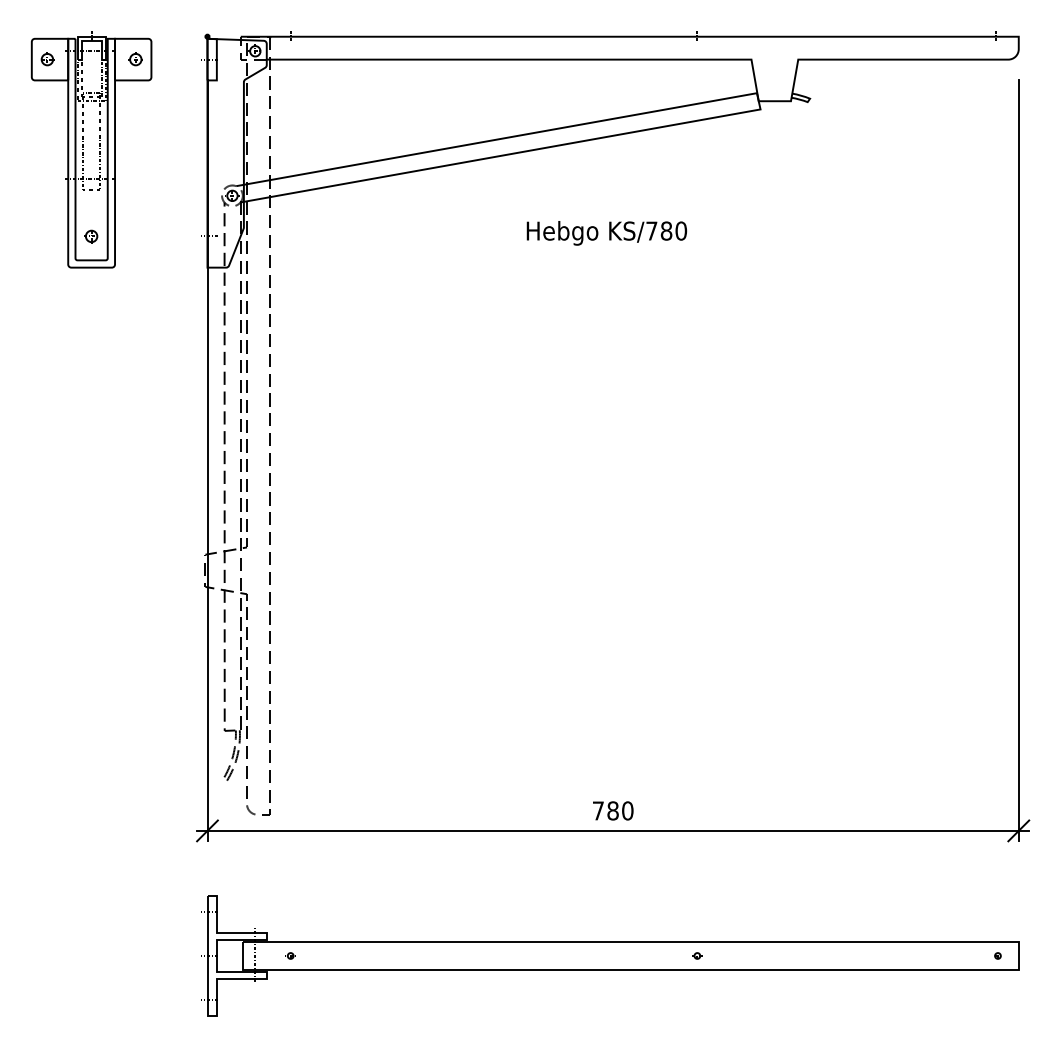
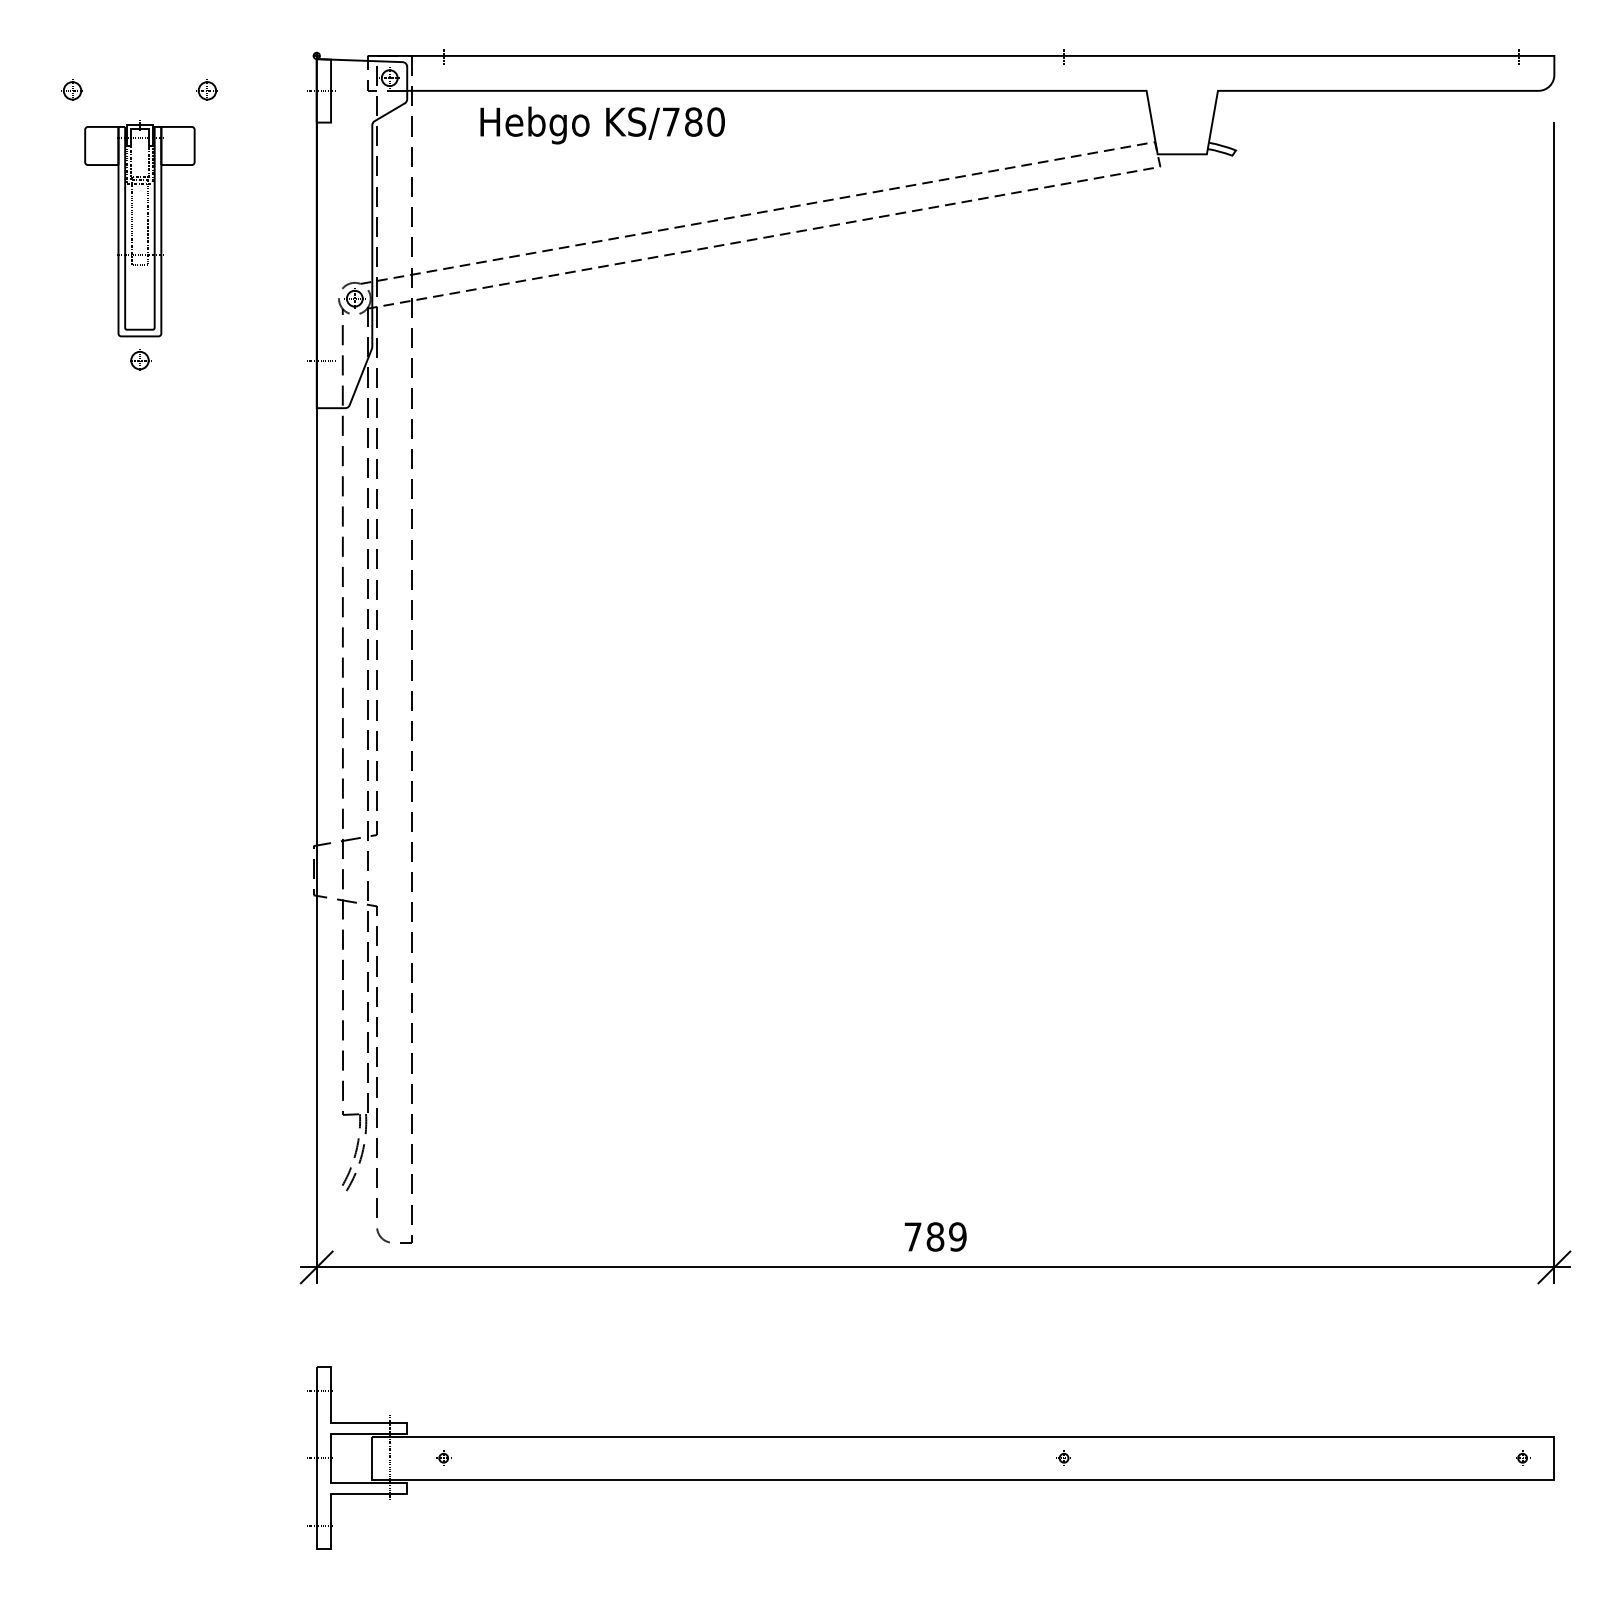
line: (758, 101) -> (1157, 154), solid -> dashed
part: (91, 149) -> (139, 227), size x0.6
text: (606, 233) -> (602, 125), moved
text: (627, 810) -> (957, 1236), 780 -> 789

